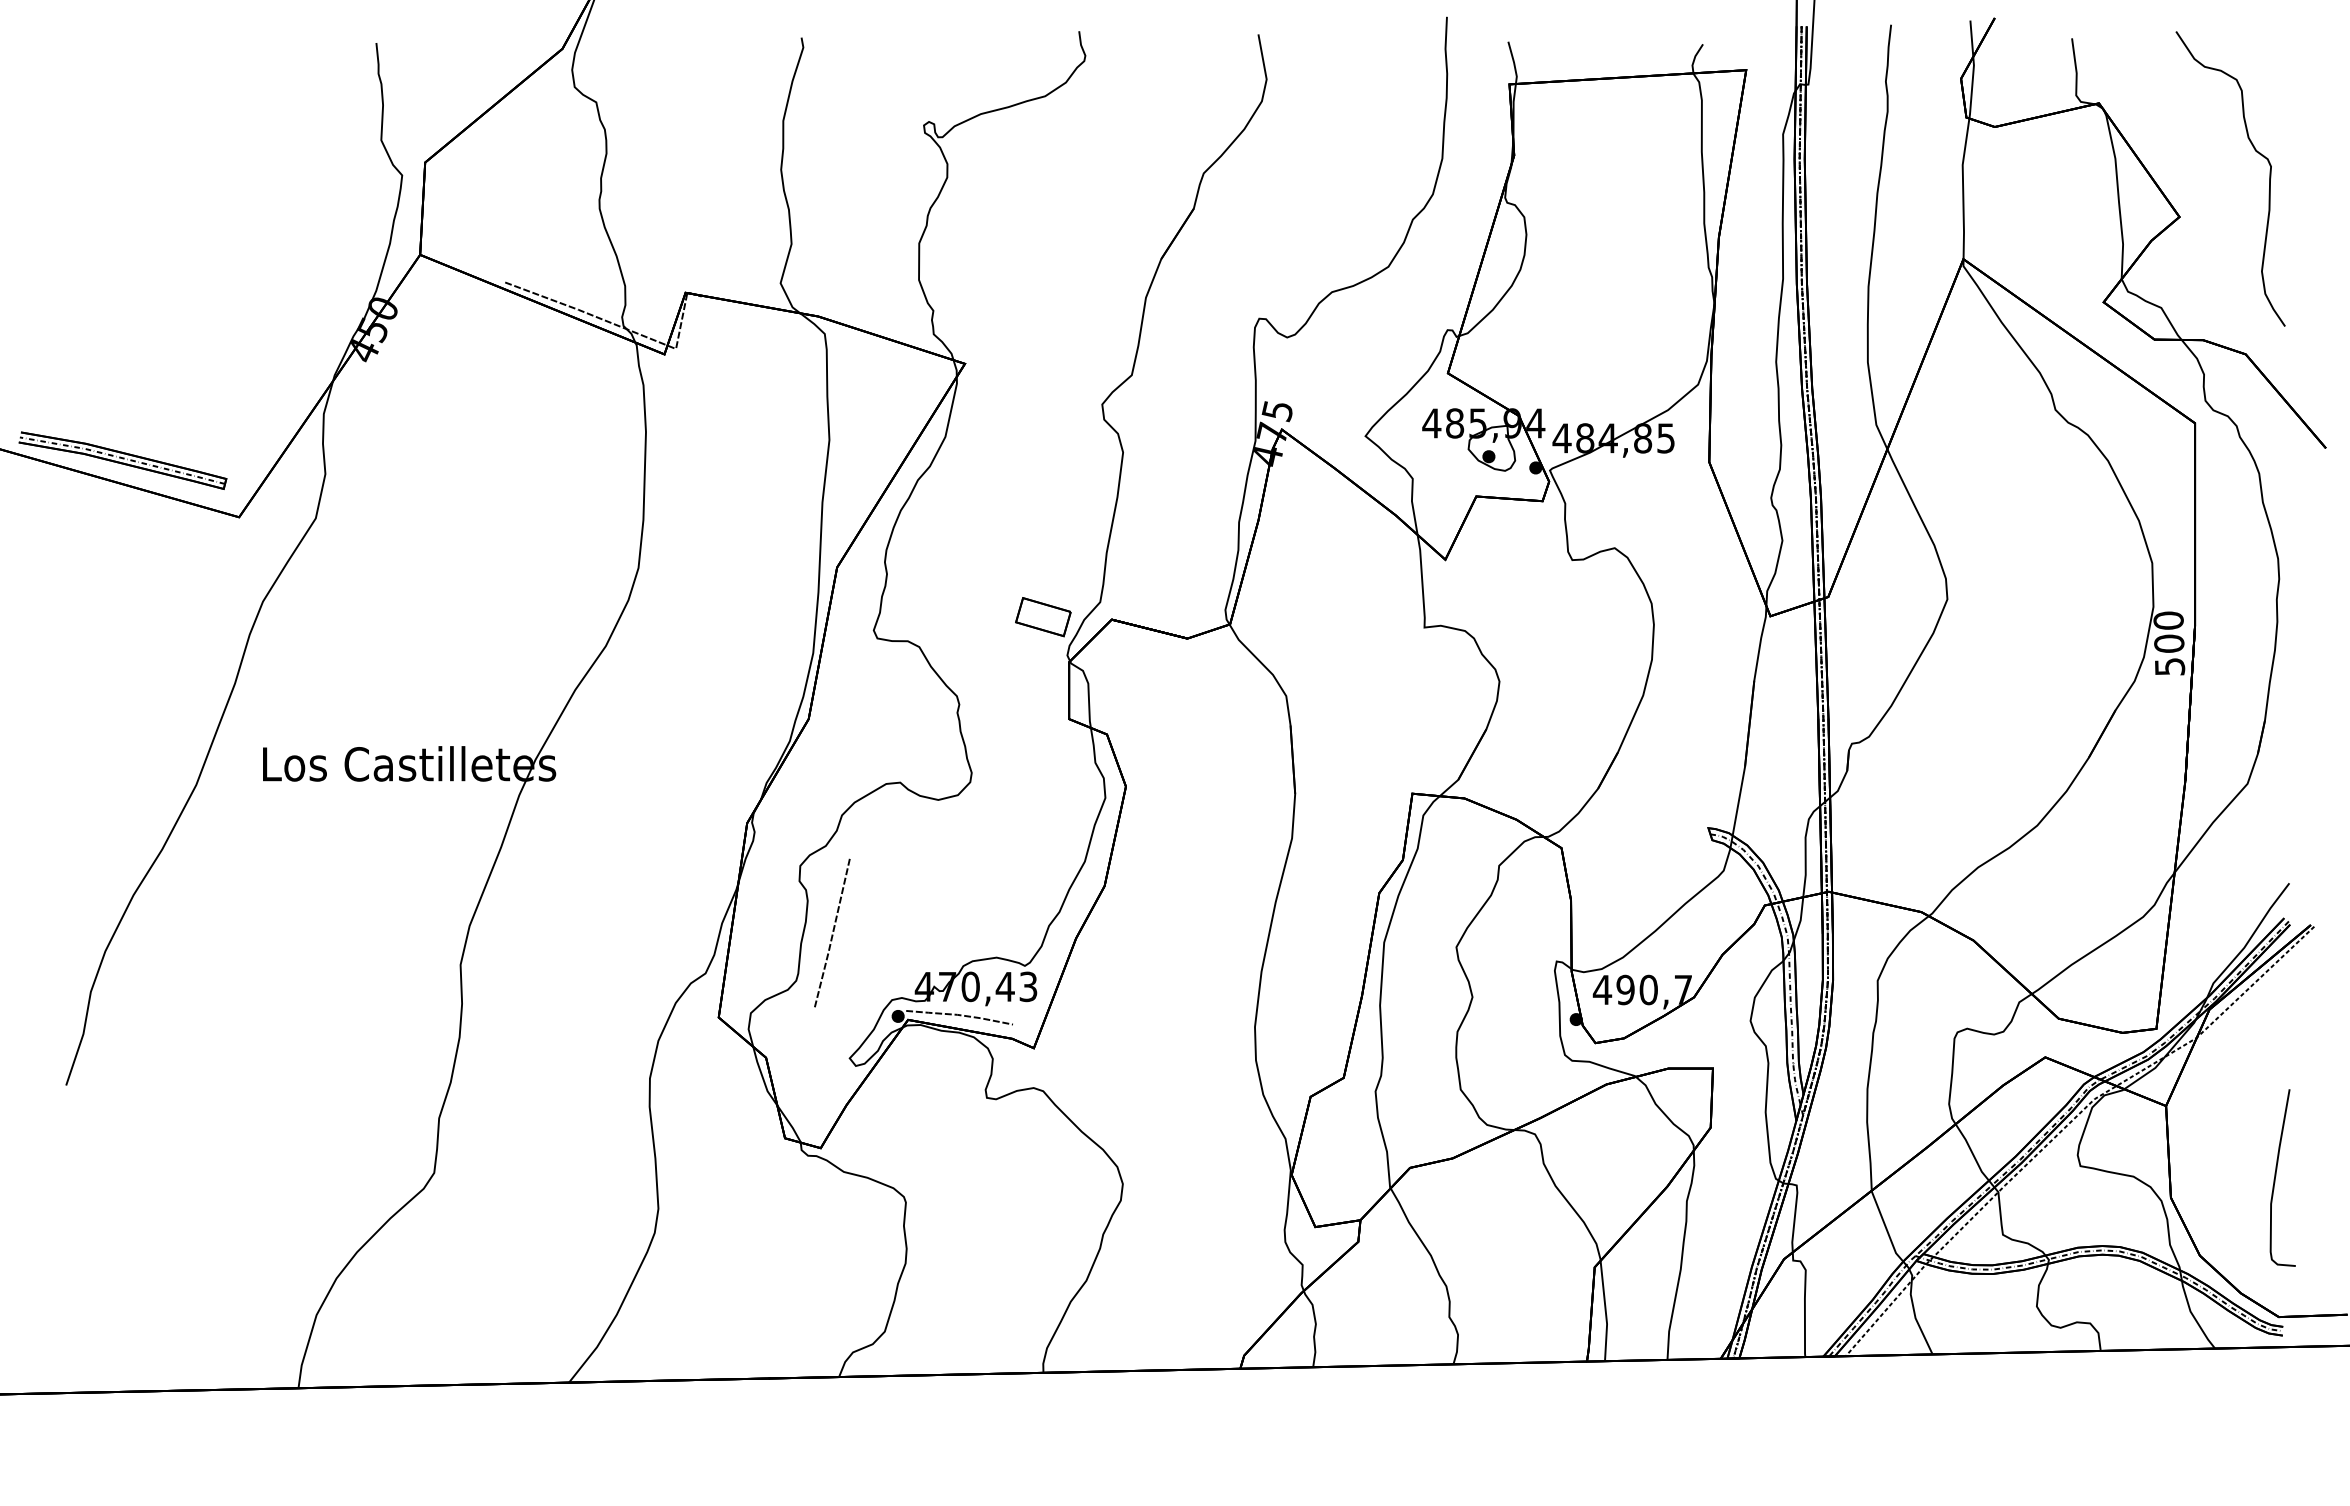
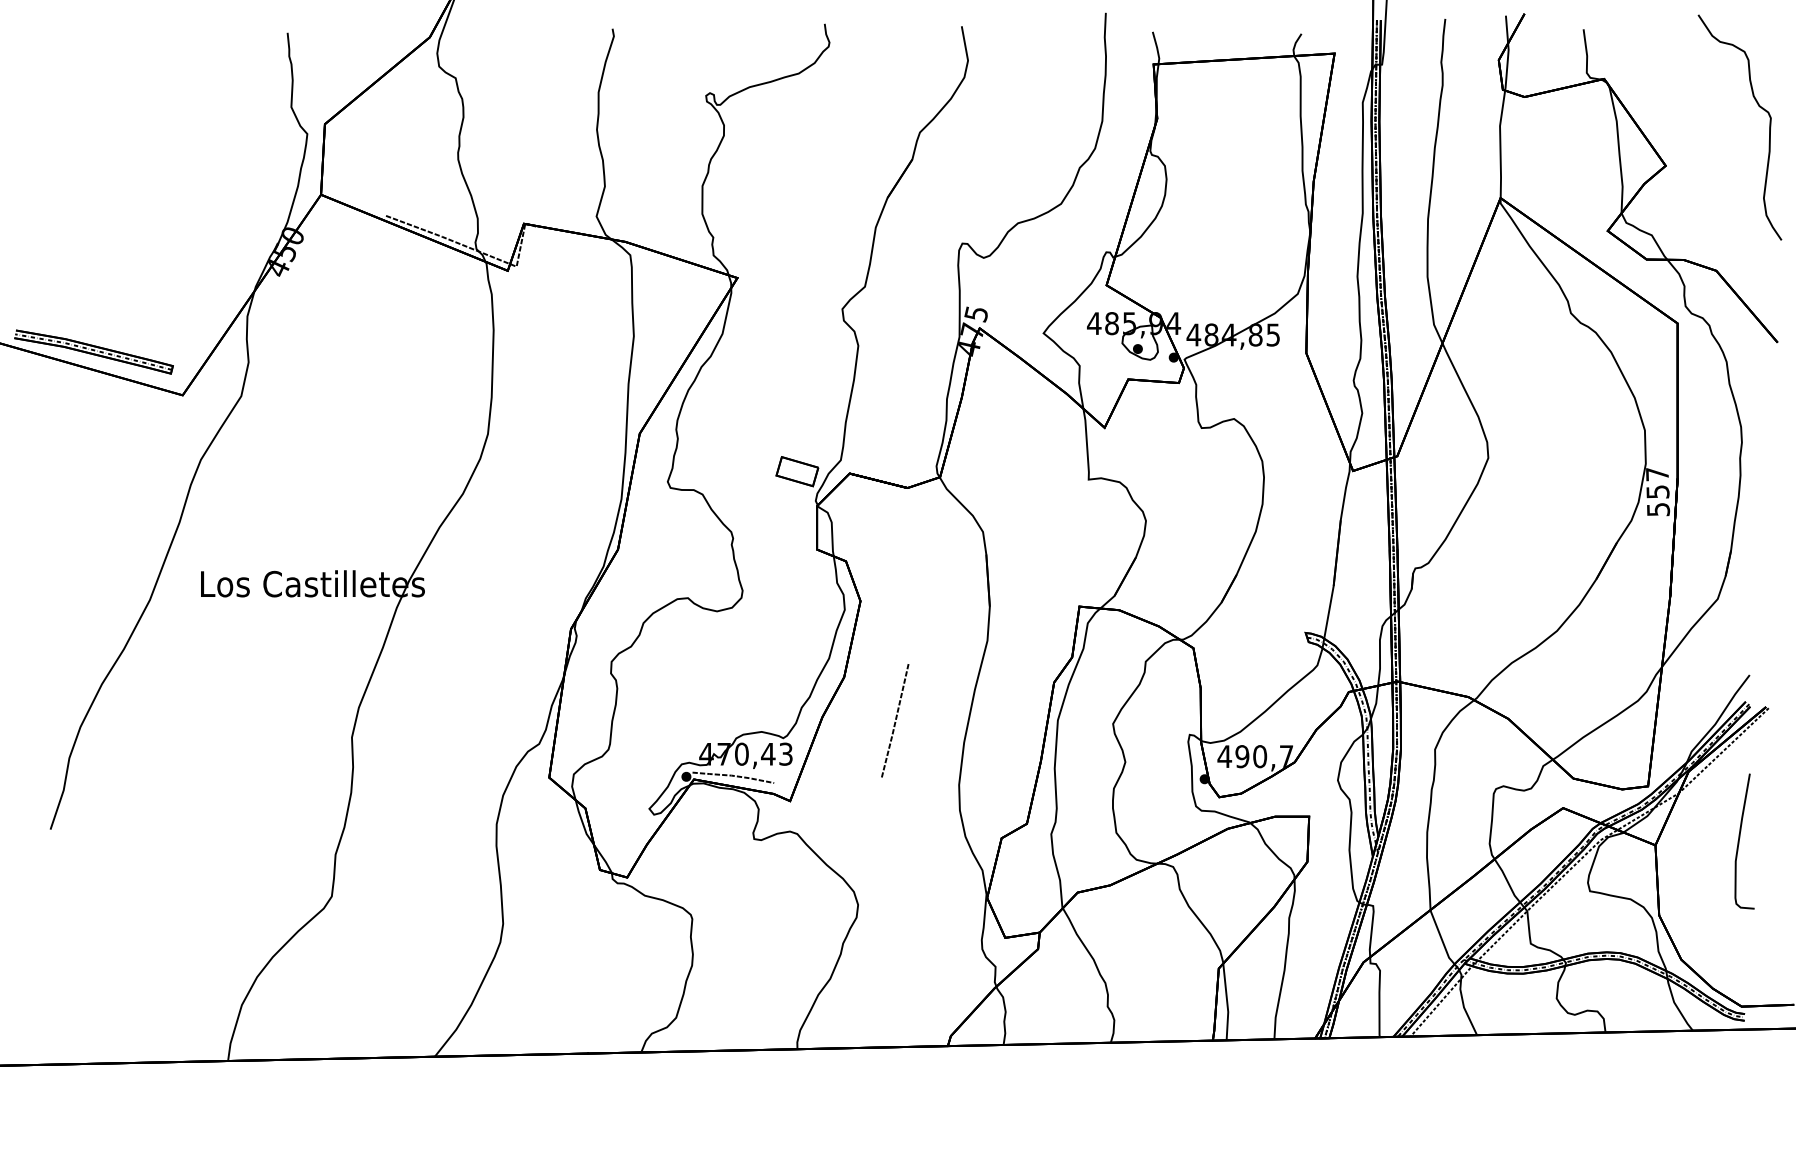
curve: (2256, 152) -> (1759, 107), moved
text: (2168, 631) -> (1657, 482), 500 -> 557
line: (832, 931) -> (895, 719), moved
curve: (2276, 1176) -> (1739, 840), moved

